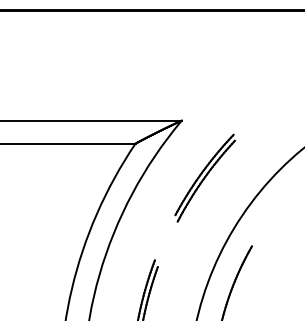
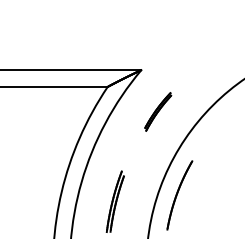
part: (204, 177) -> (157, 111), size x0.6

